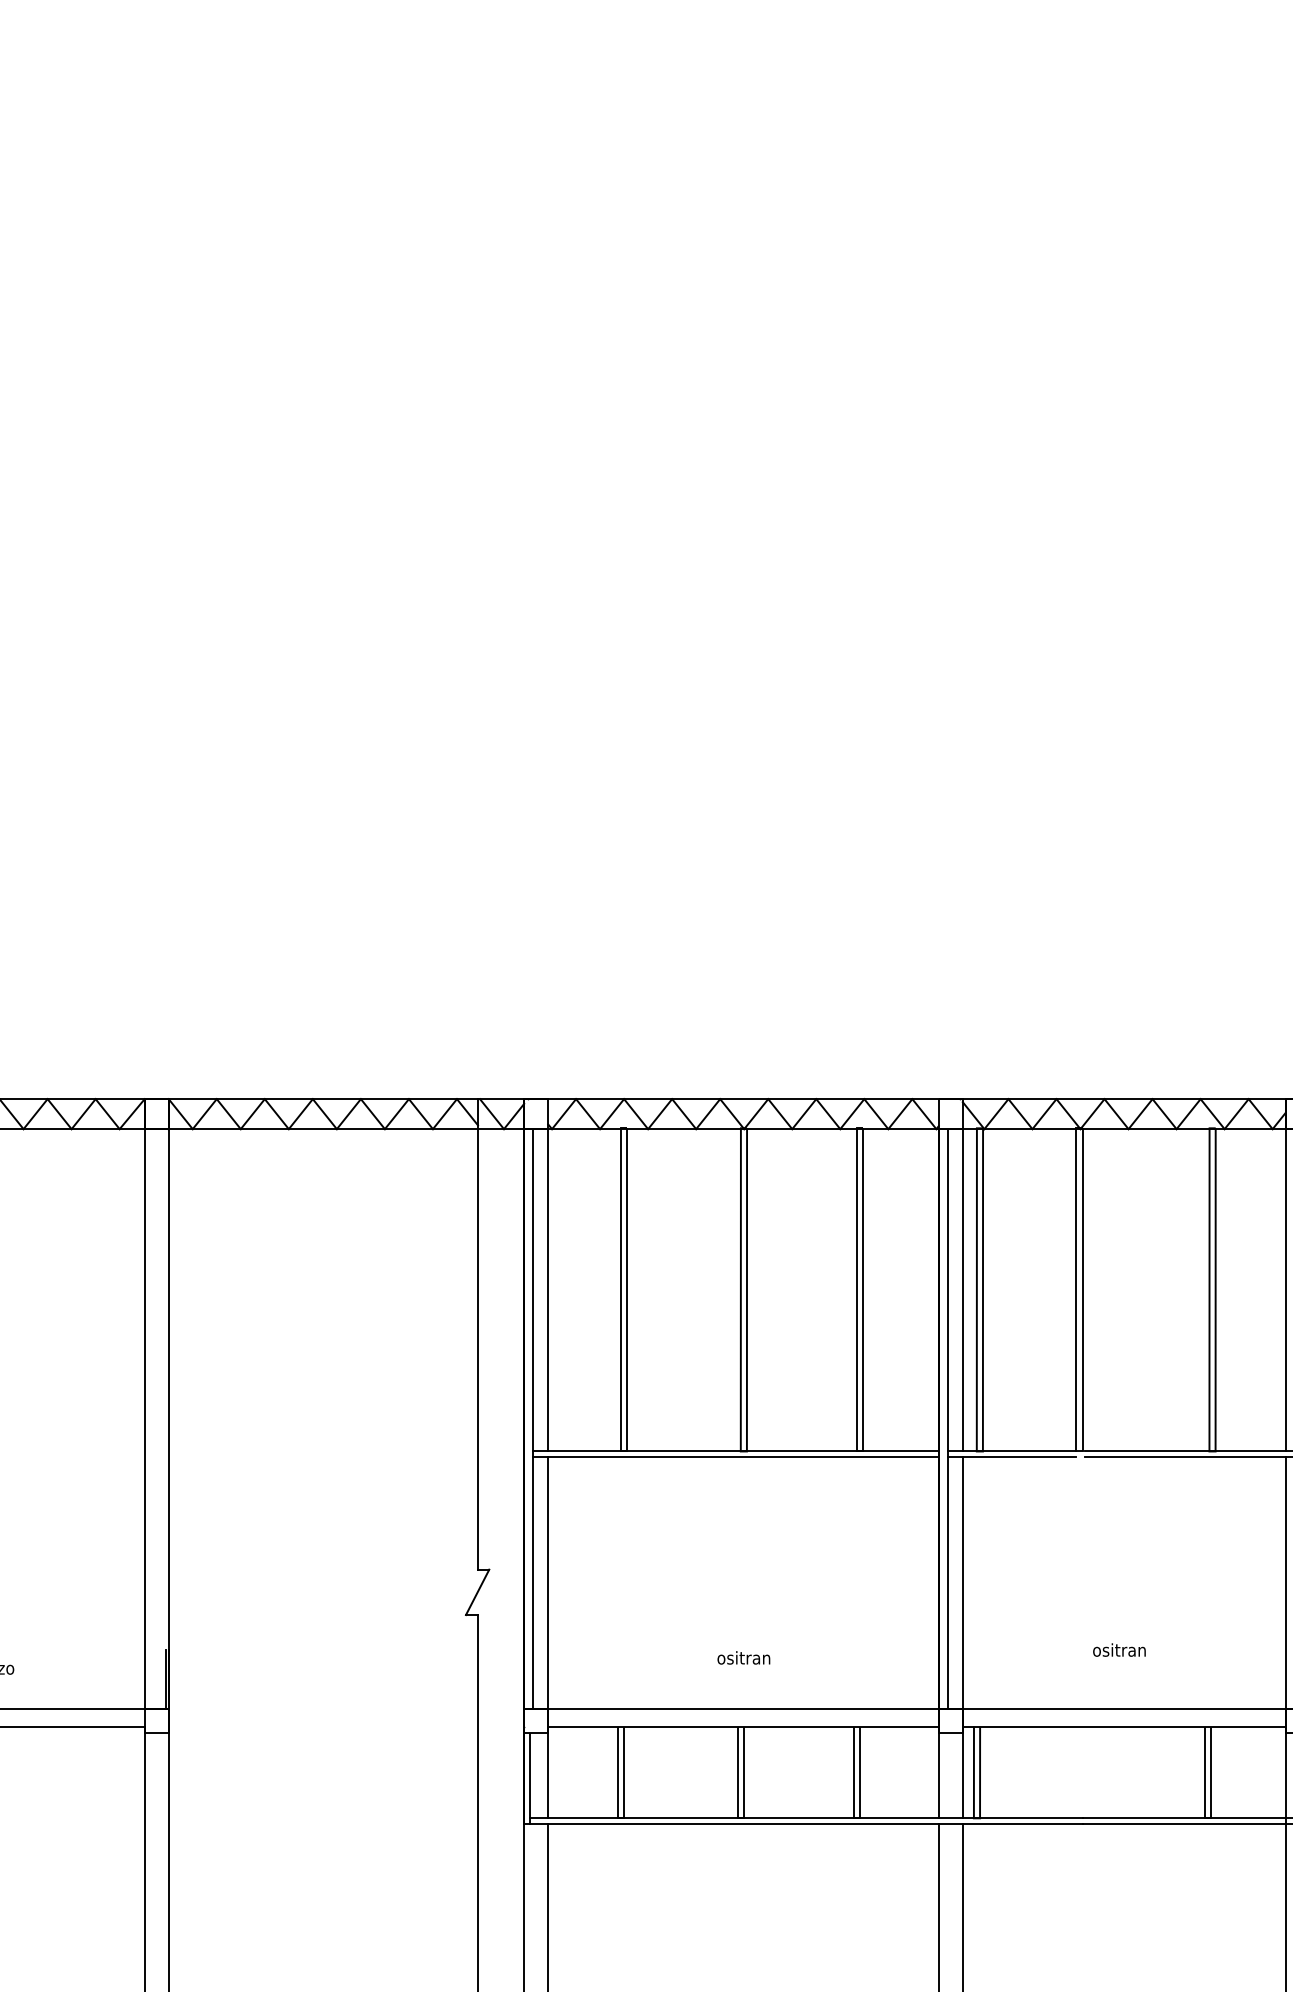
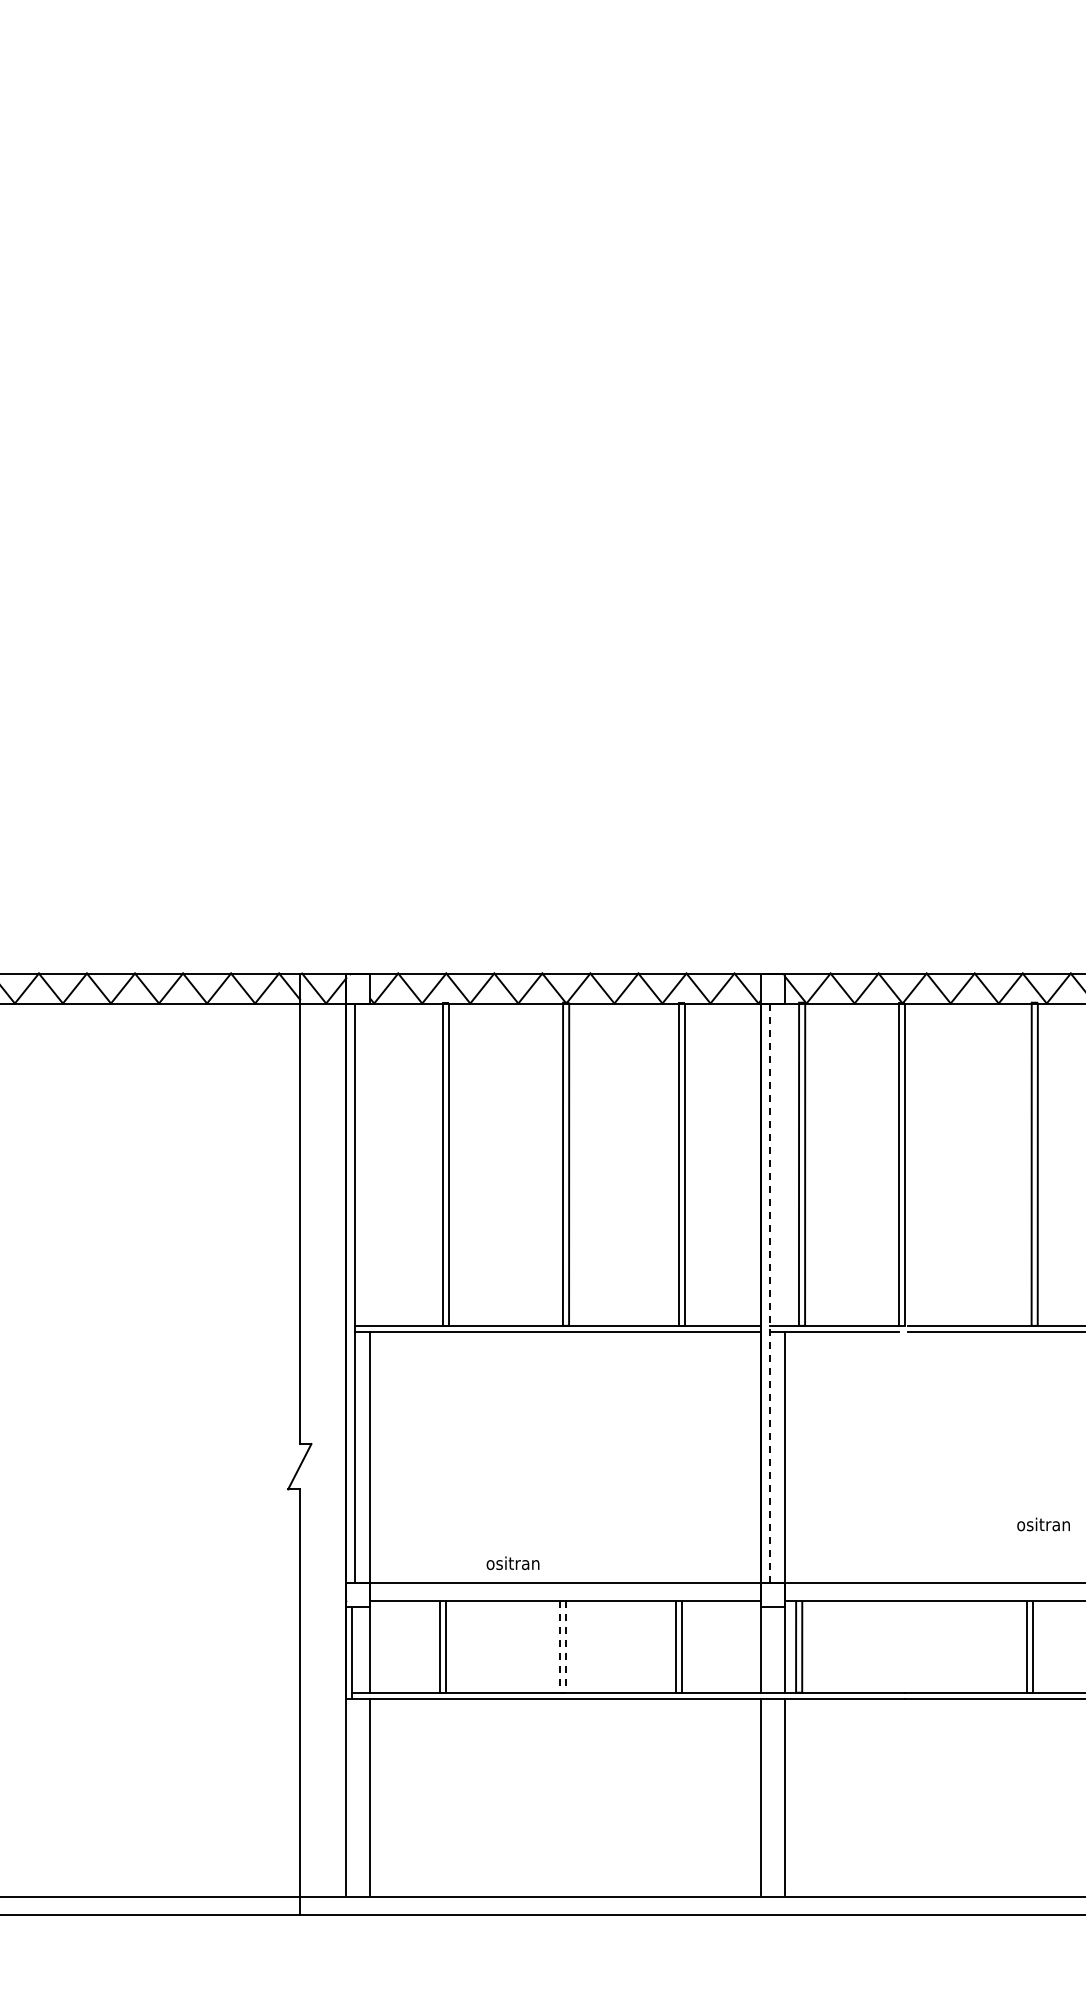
line: (548, 1290) -> (370, 1164), removed
line: (962, 1290) -> (784, 1164), removed
line: (947, 1418) -> (769, 1292), solid -> dashed
text: (1119, 1649) -> (1043, 1523), moved
text: (743, 1657) -> (512, 1562), moved
line: (741, 1818) -> (563, 1692), solid -> dashed

